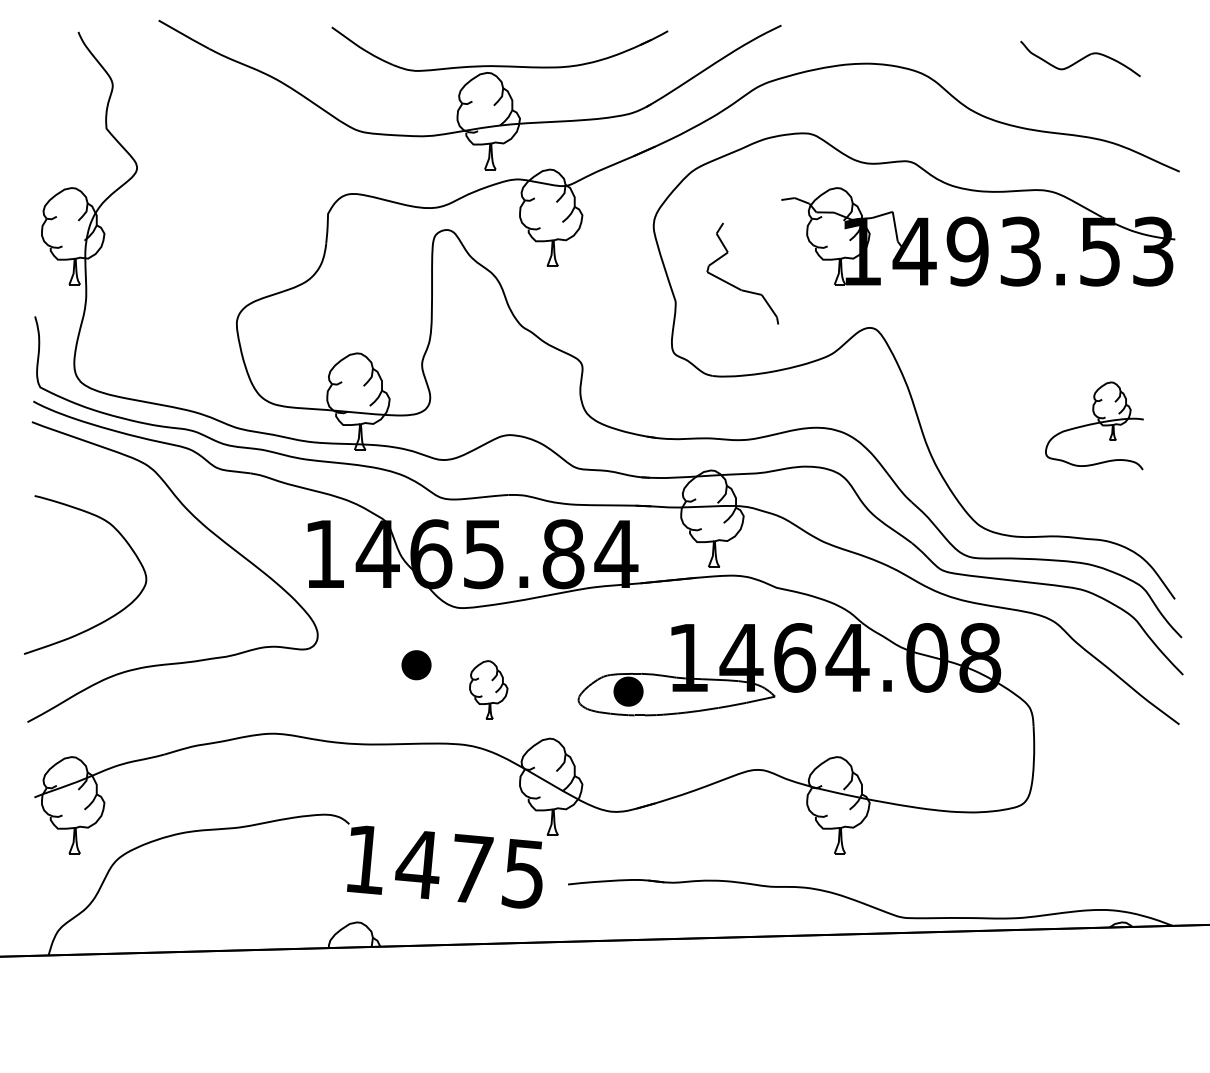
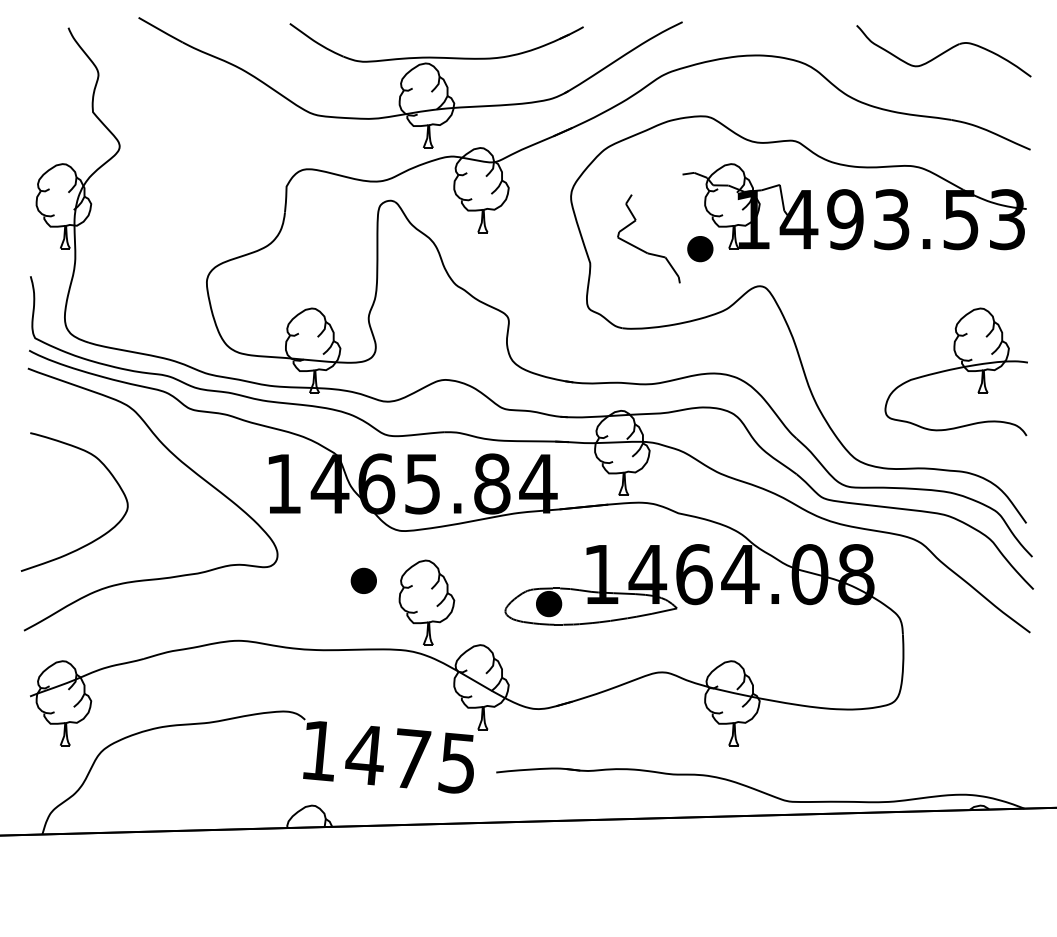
part: (1080, 59) -> (943, 51), size x1.67
part: (801, 285) -> (700, 249), added
part: (1093, 425) -> (955, 371), size x1.67
part: (488, 689) -> (426, 602), size x1.67

